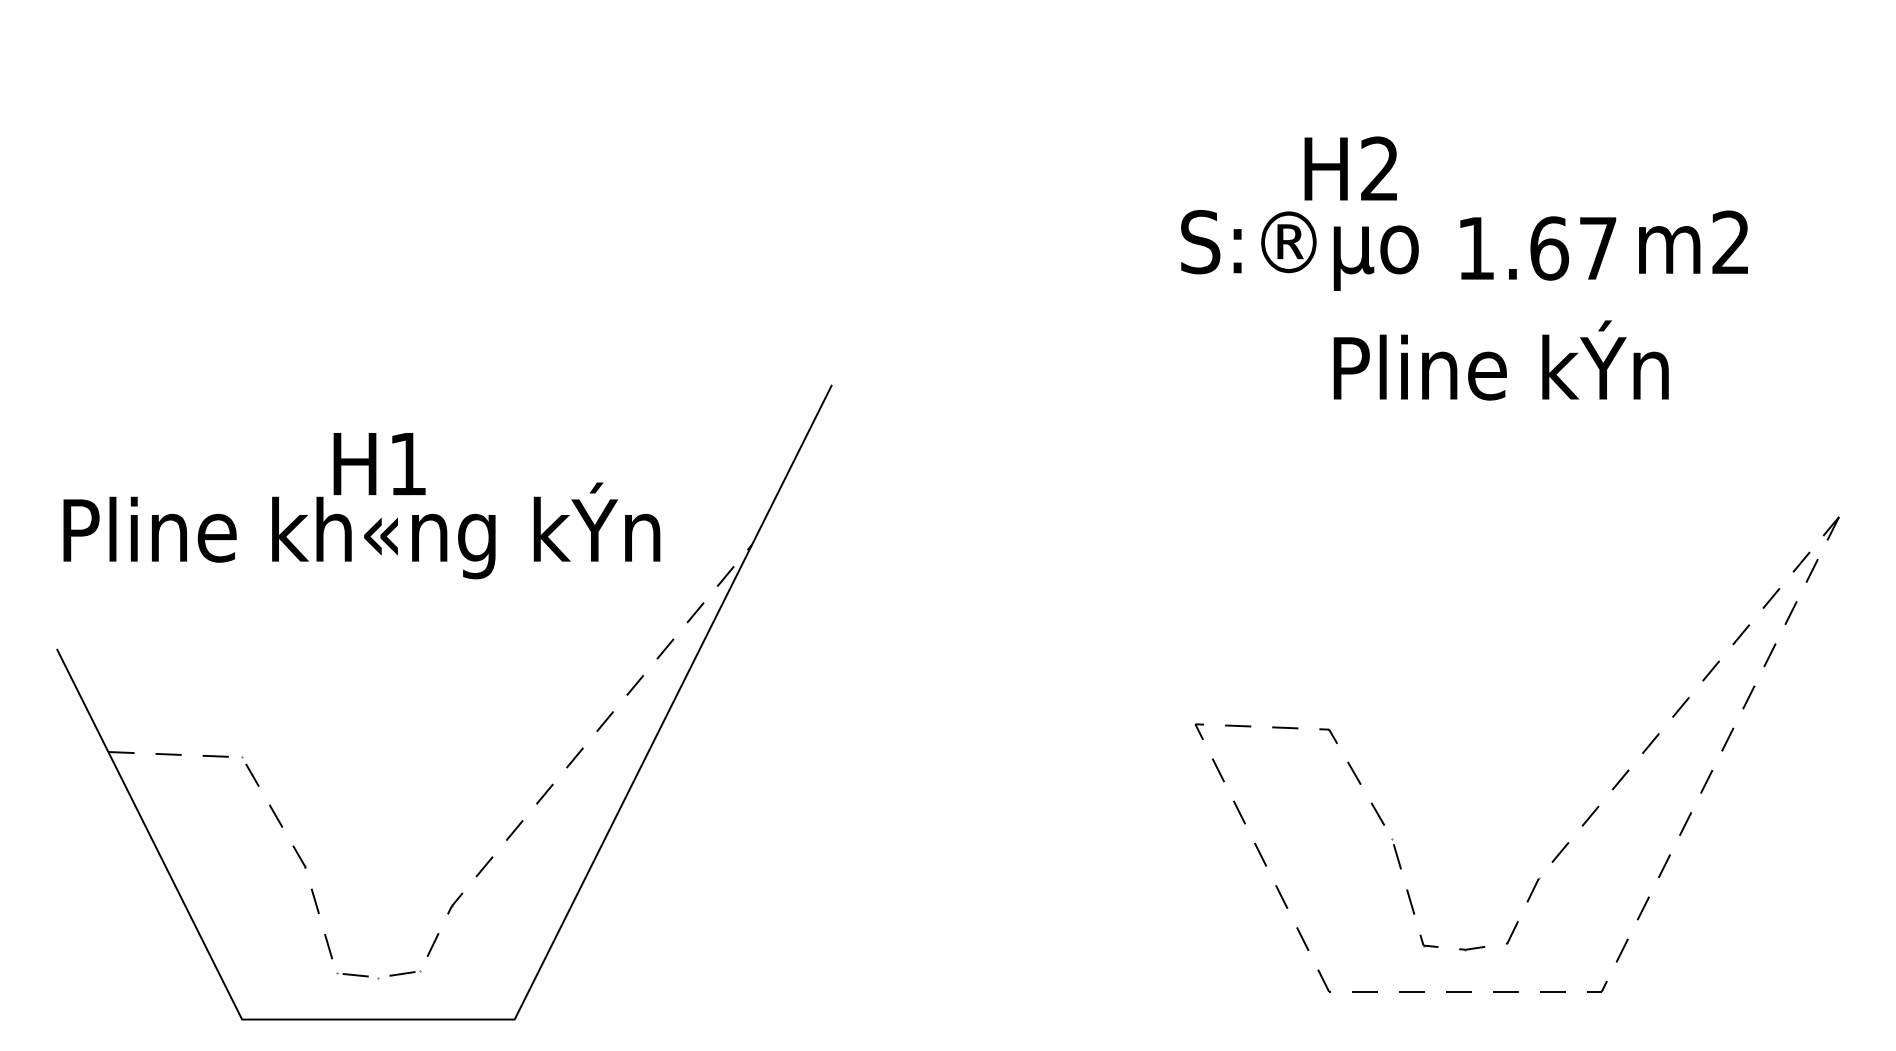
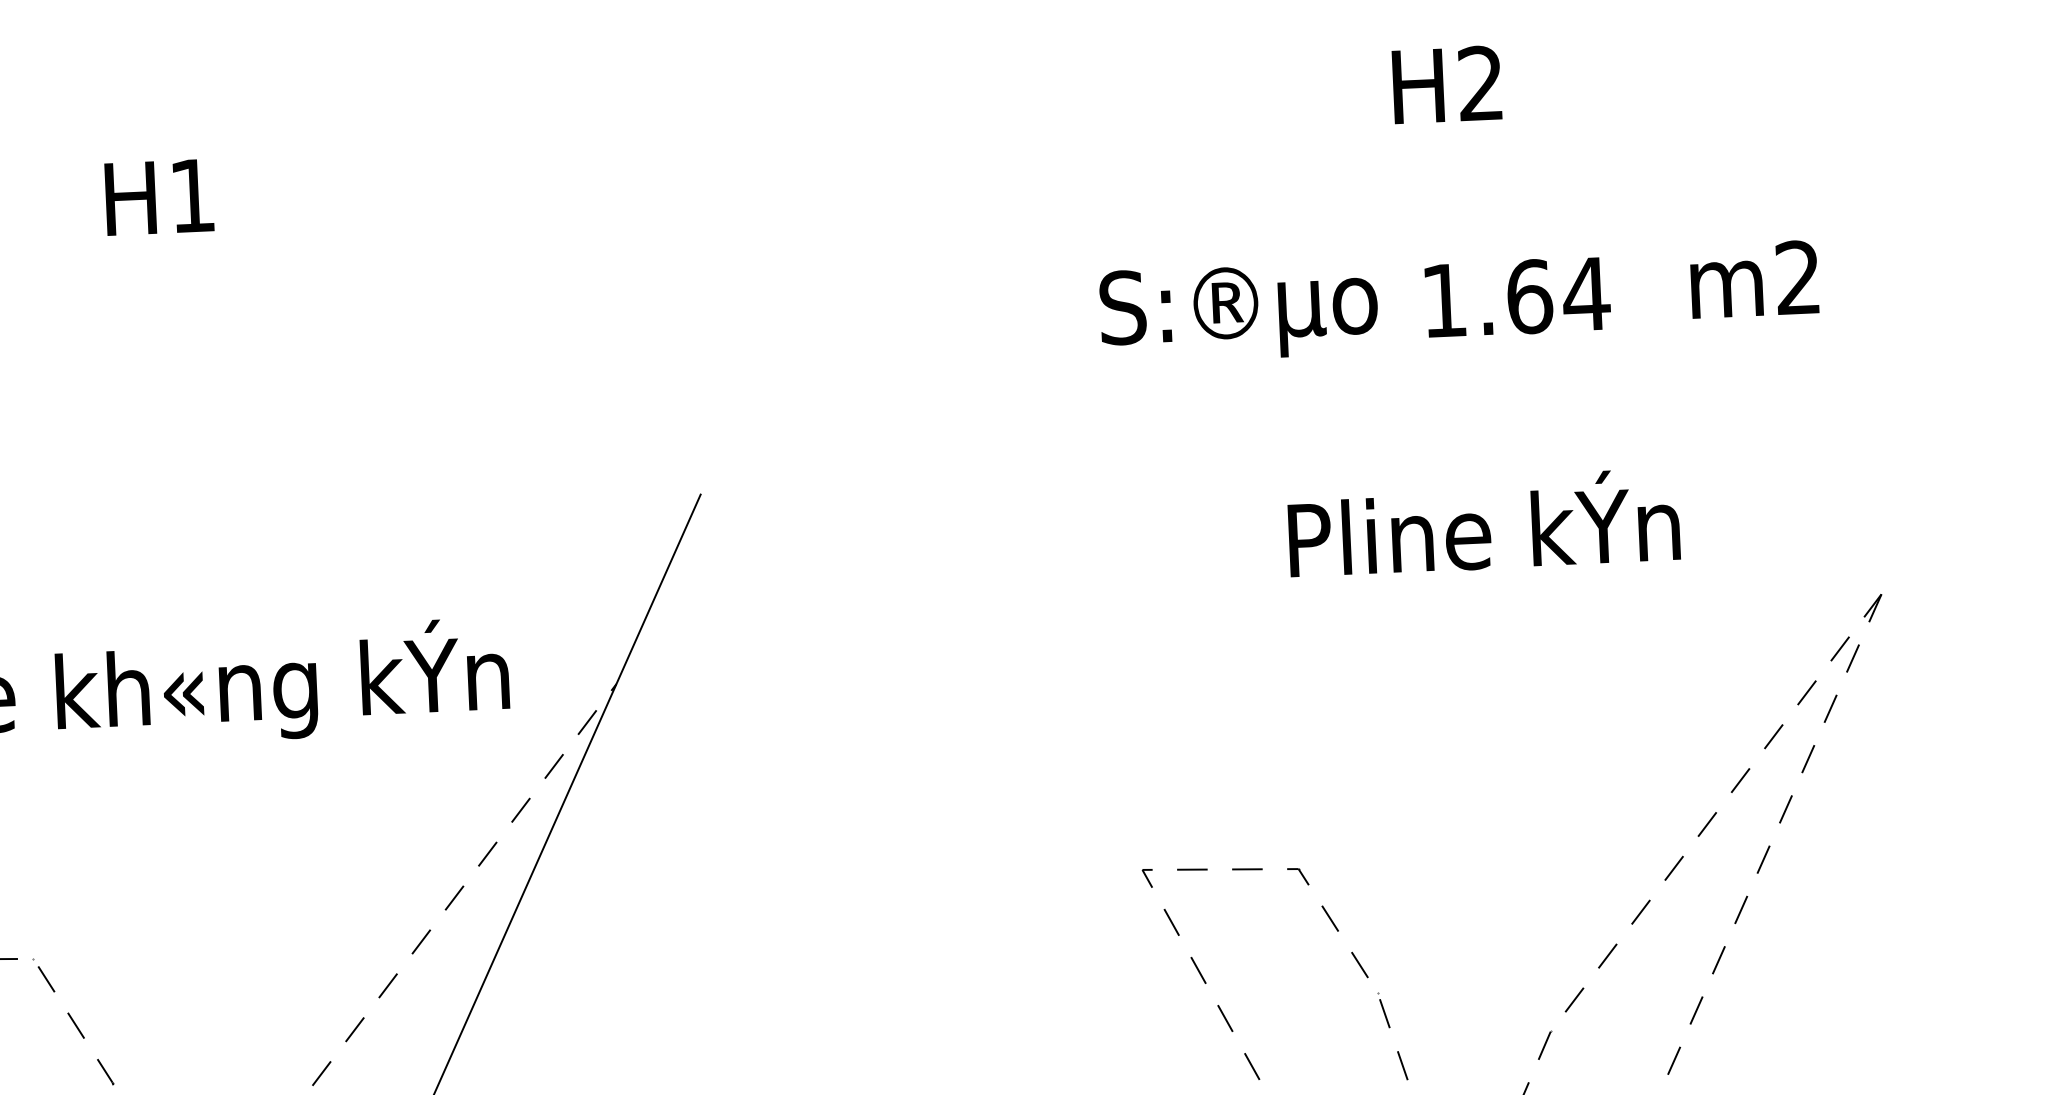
text: (1350, 168) -> (1446, 84), moved
text: (1693, 241) -> (1754, 278), moved
text: (1597, 248) -> (1585, 294), 1.67 -> 1.64
text: (1500, 360) -> (1482, 523), moved
text: (379, 464) -> (159, 197), moved

